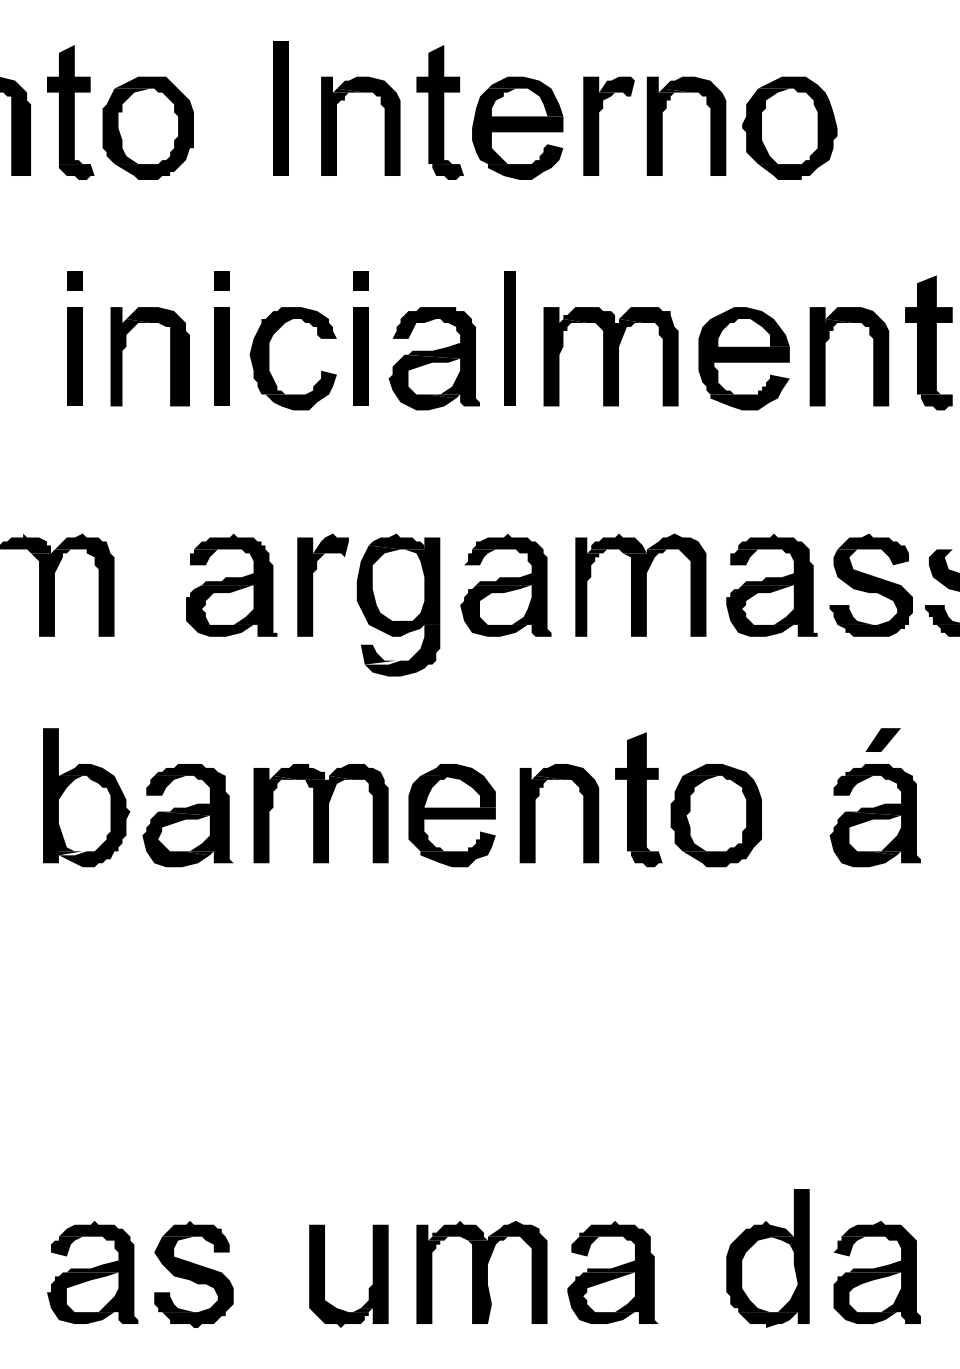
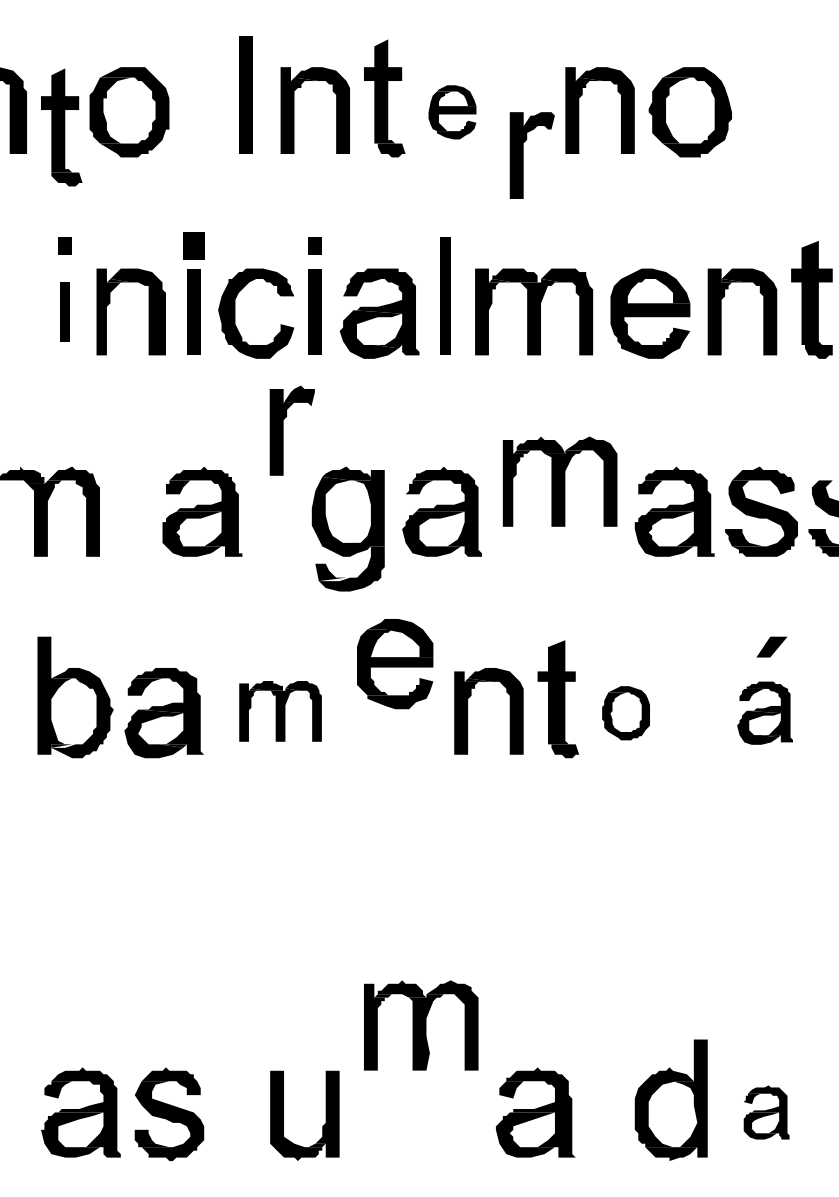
part: (70, 112) -> (61, 127), moved
part: (598, 126) -> (523, 155), moved
part: (517, 128) -> (452, 112), size x0.6
part: (221, 280) -> (193, 245), size x1.6
part: (73, 356) -> (64, 311), size x0.7
part: (312, 584) -> (283, 430), moved
part: (640, 584) -> (559, 481), moved
part: (320, 813) -> (280, 711), size x0.7
part: (452, 816) -> (395, 664), moved
part: (715, 816) -> (625, 713), size x0.6
part: (874, 816) -> (764, 713), size x0.7
part: (482, 1272) -> (421, 1025), moved
part: (876, 1272) -> (766, 1112), size x0.6

